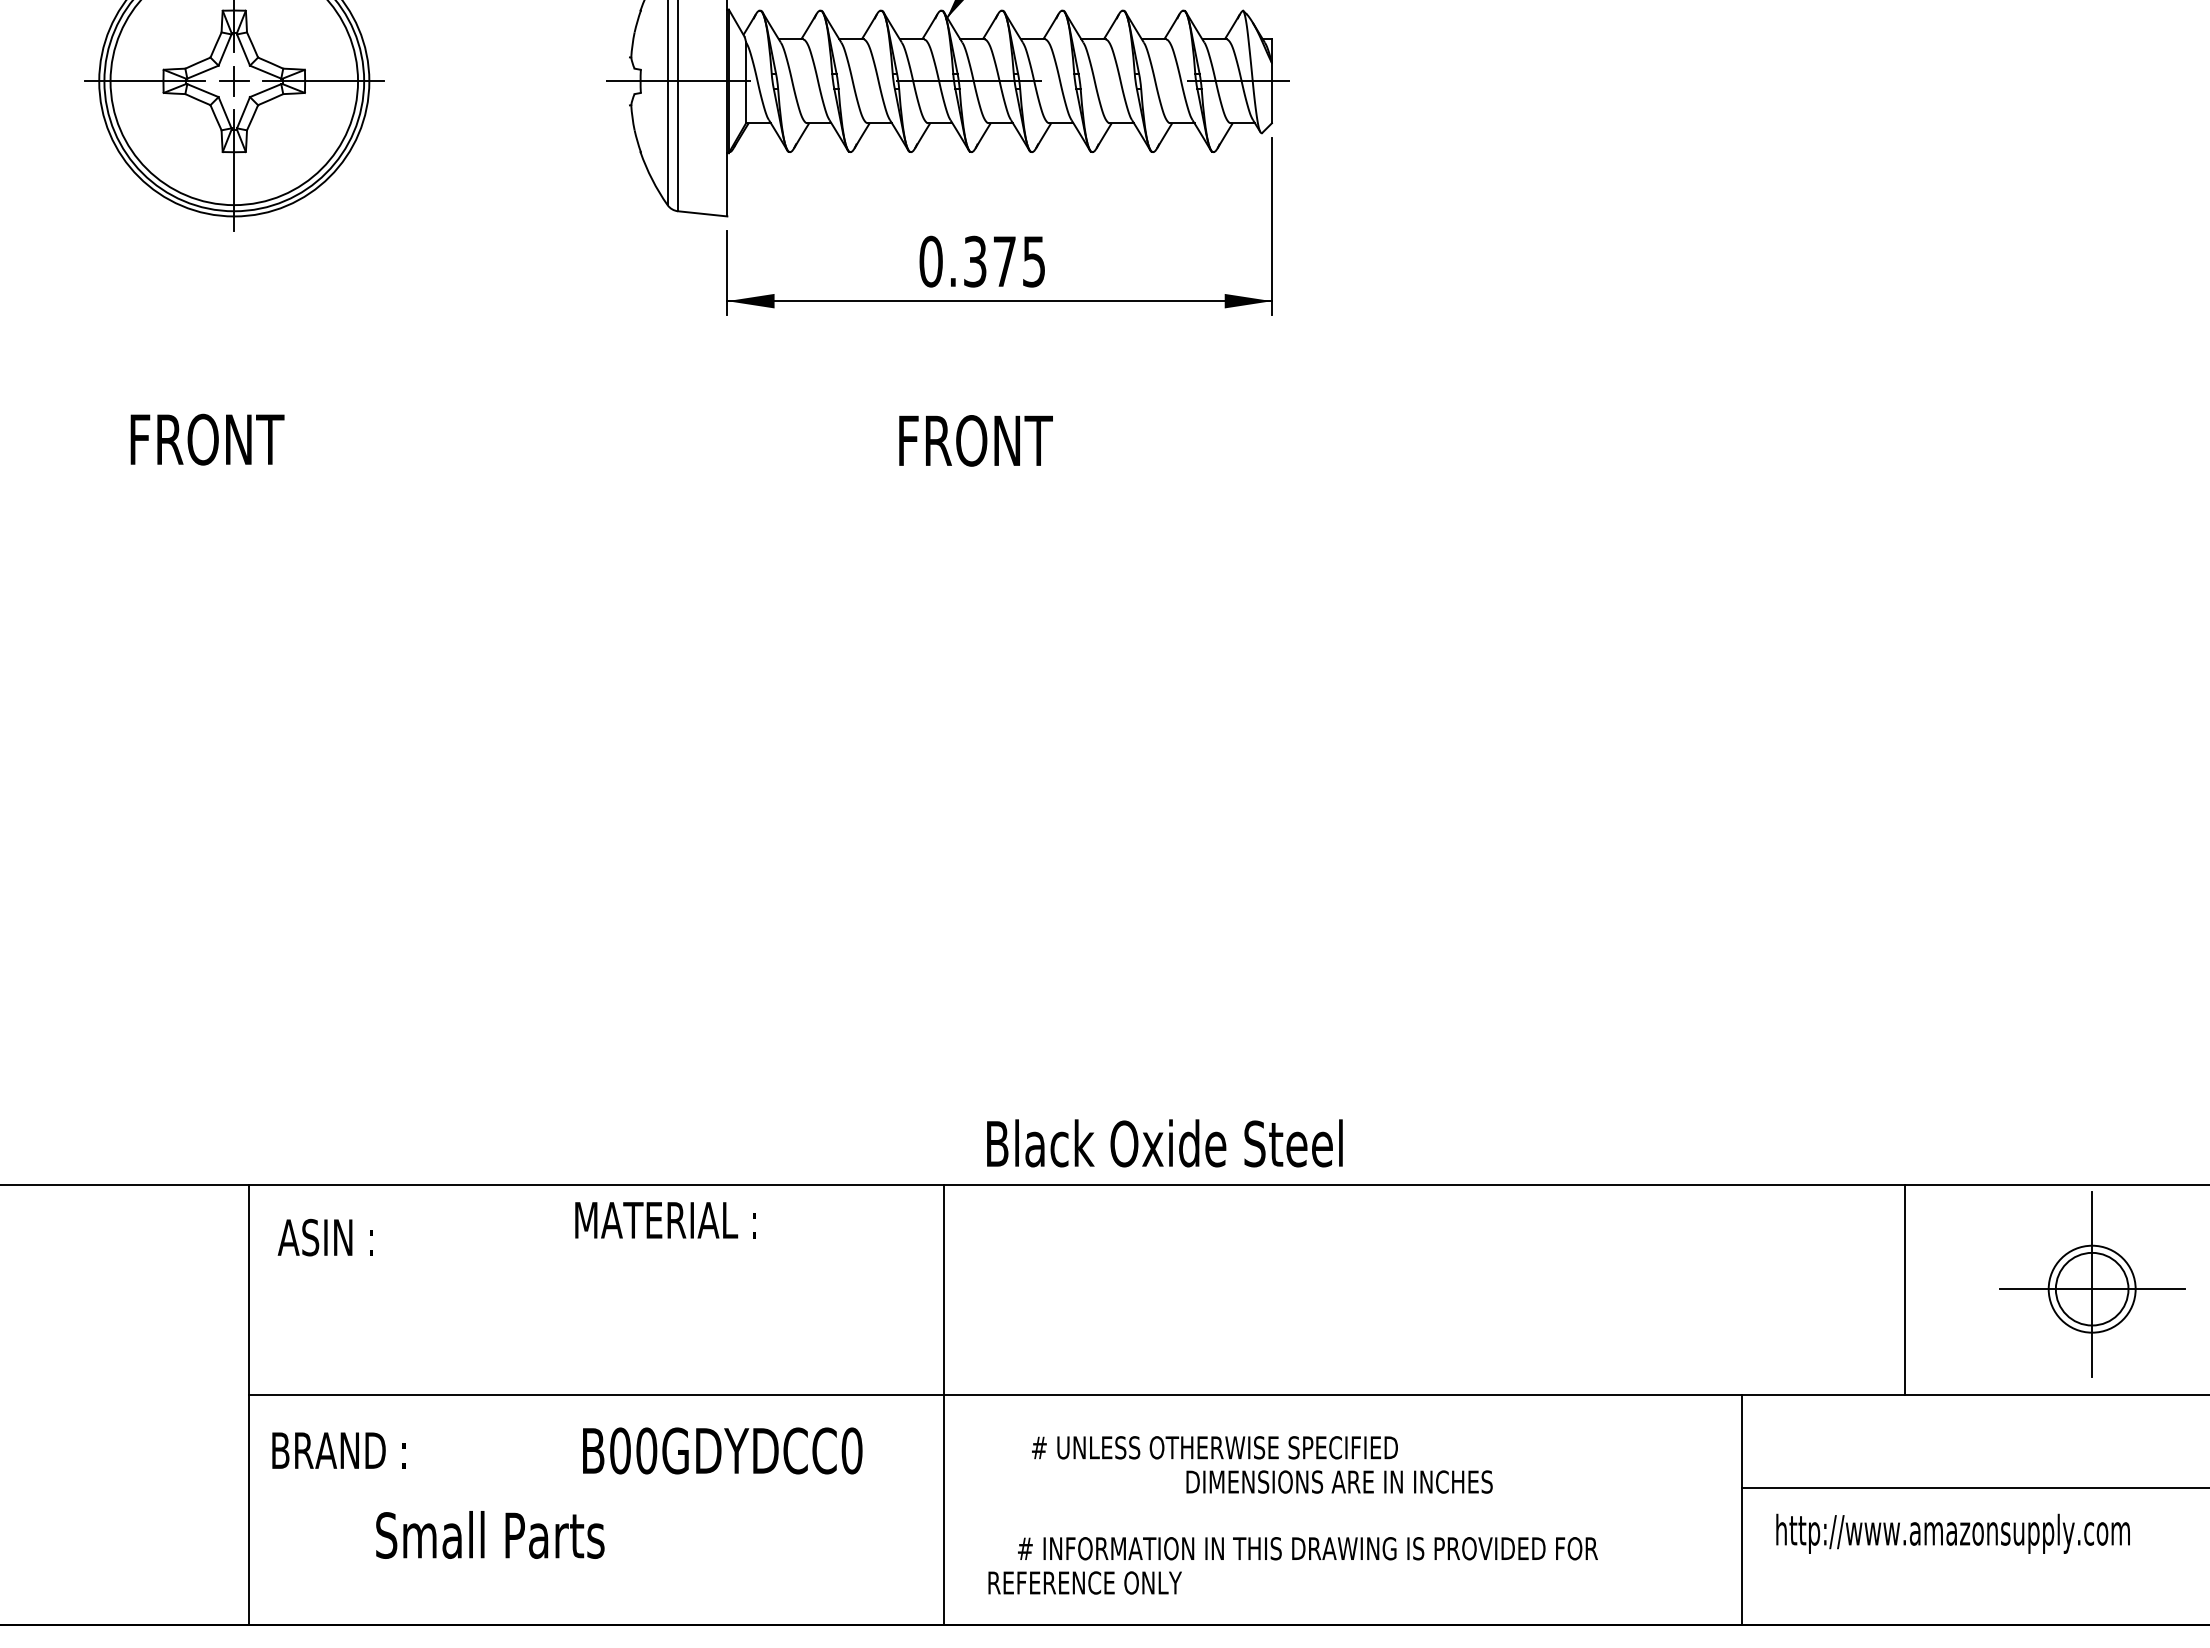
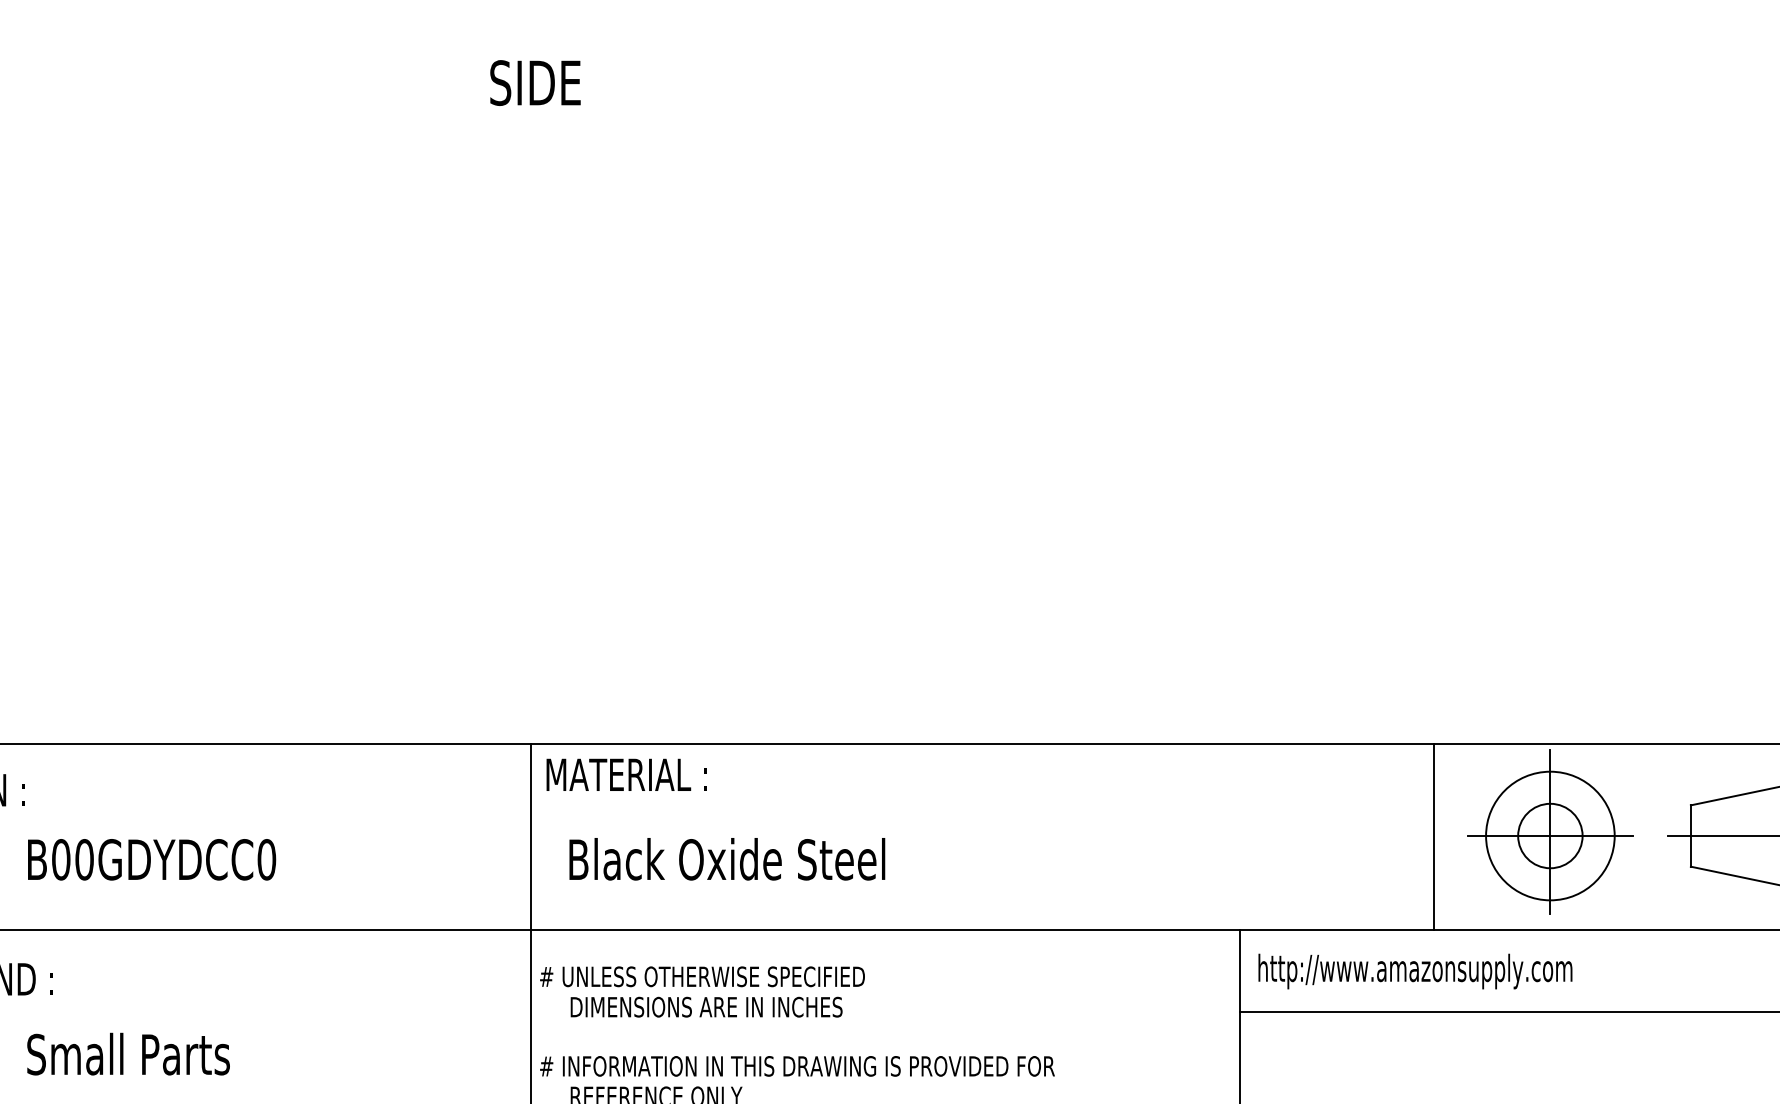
text: (974, 440) -> (558, 82), FRONT -> SIDE
text: (1164, 1143) -> (726, 859), moved
text: (665, 1220) -> (626, 775), moved
circle: (2091, 1288) -> (1549, 835), size x1.67
line: (1905, 1289) -> (1434, 836), moved
text: (1214, 1447) -> (702, 976), moved
text: (722, 1450) -> (151, 859), moved
text: (1339, 1481) -> (706, 1006), moved
text: (1952, 1533) -> (1414, 971), moved
text: (1307, 1548) -> (797, 1066), moved

